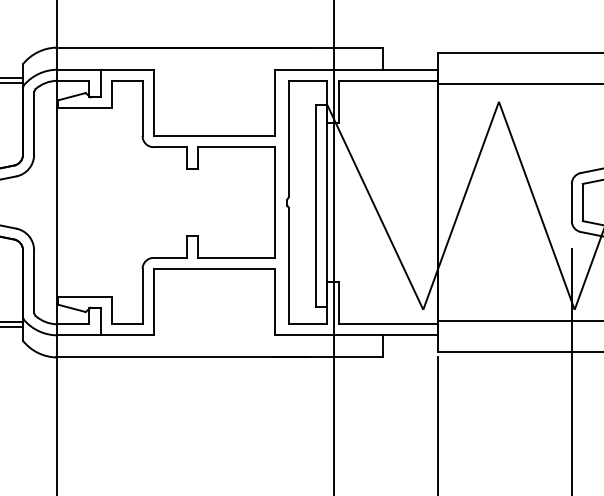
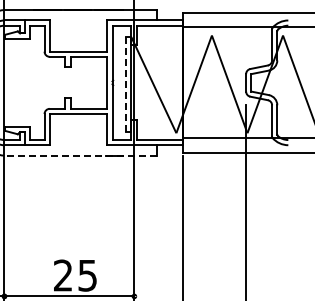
line: (317, 206) -> (126, 84), solid -> dashed
line: (219, 357) -> (80, 155), solid -> dashed

